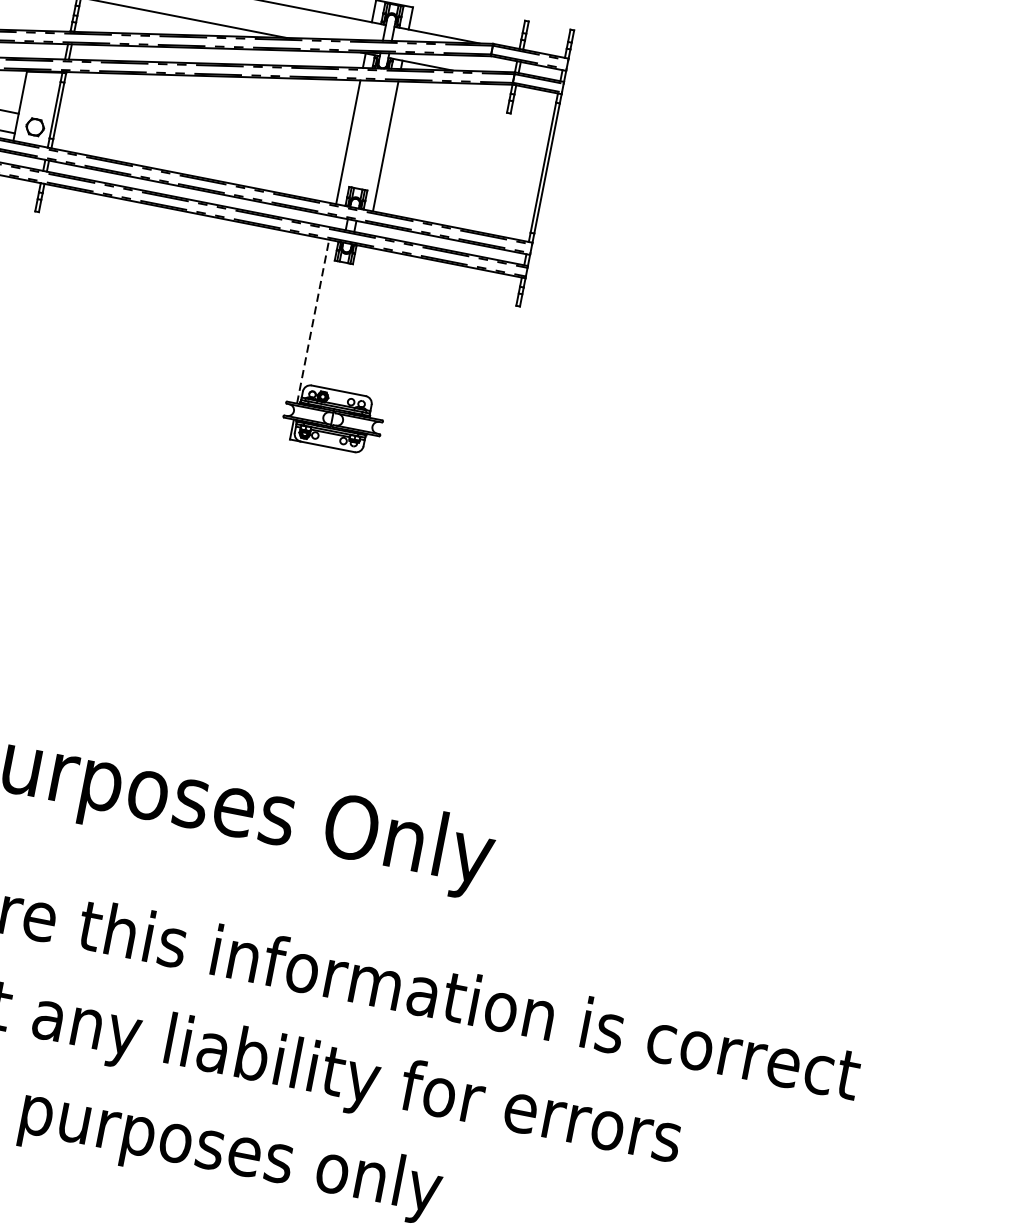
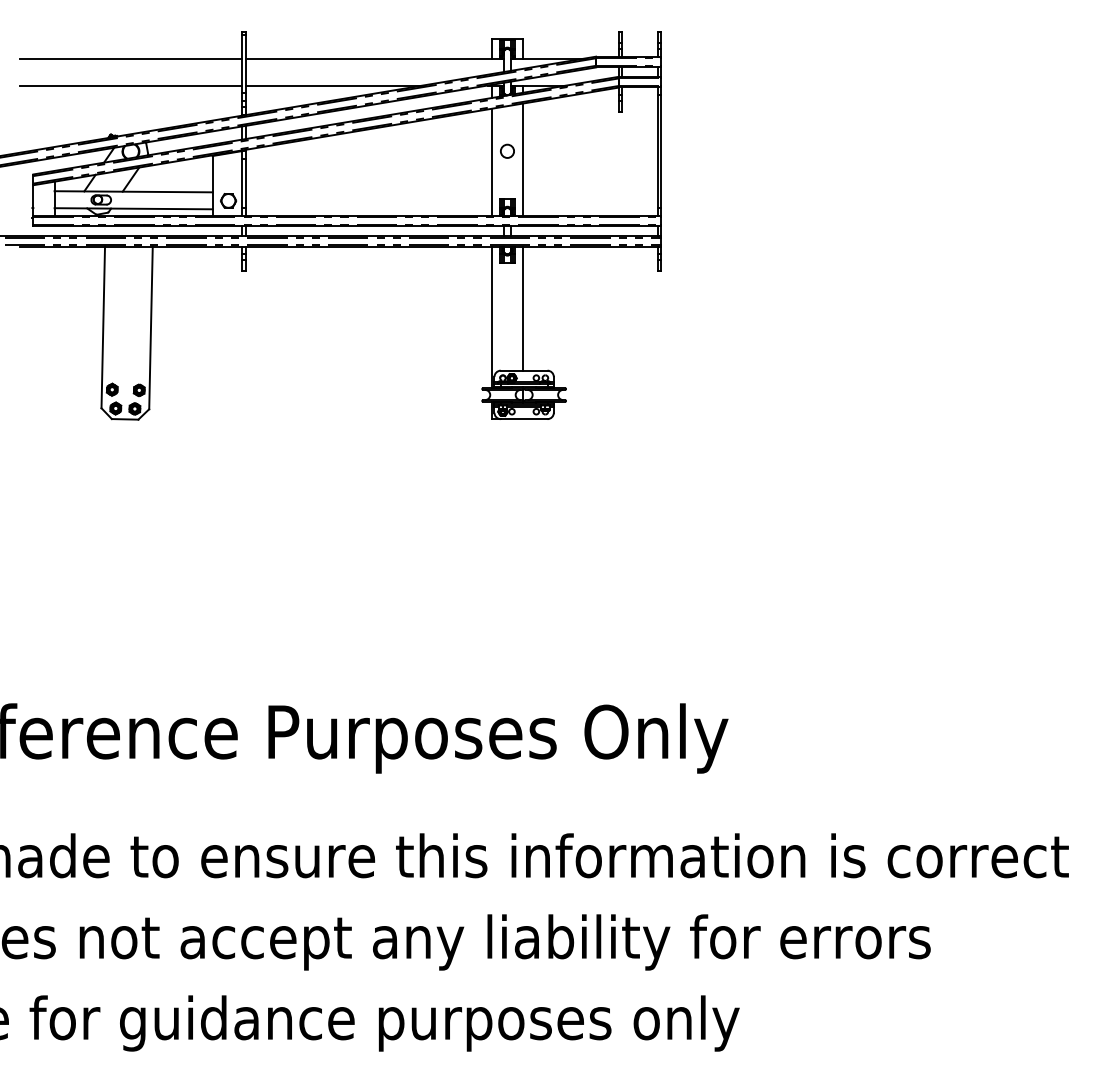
circle: (369, 132) -> (507, 150), added
line: (352, 318) -> (523, 308), added
line: (313, 321) -> (491, 317), dashed -> solid

